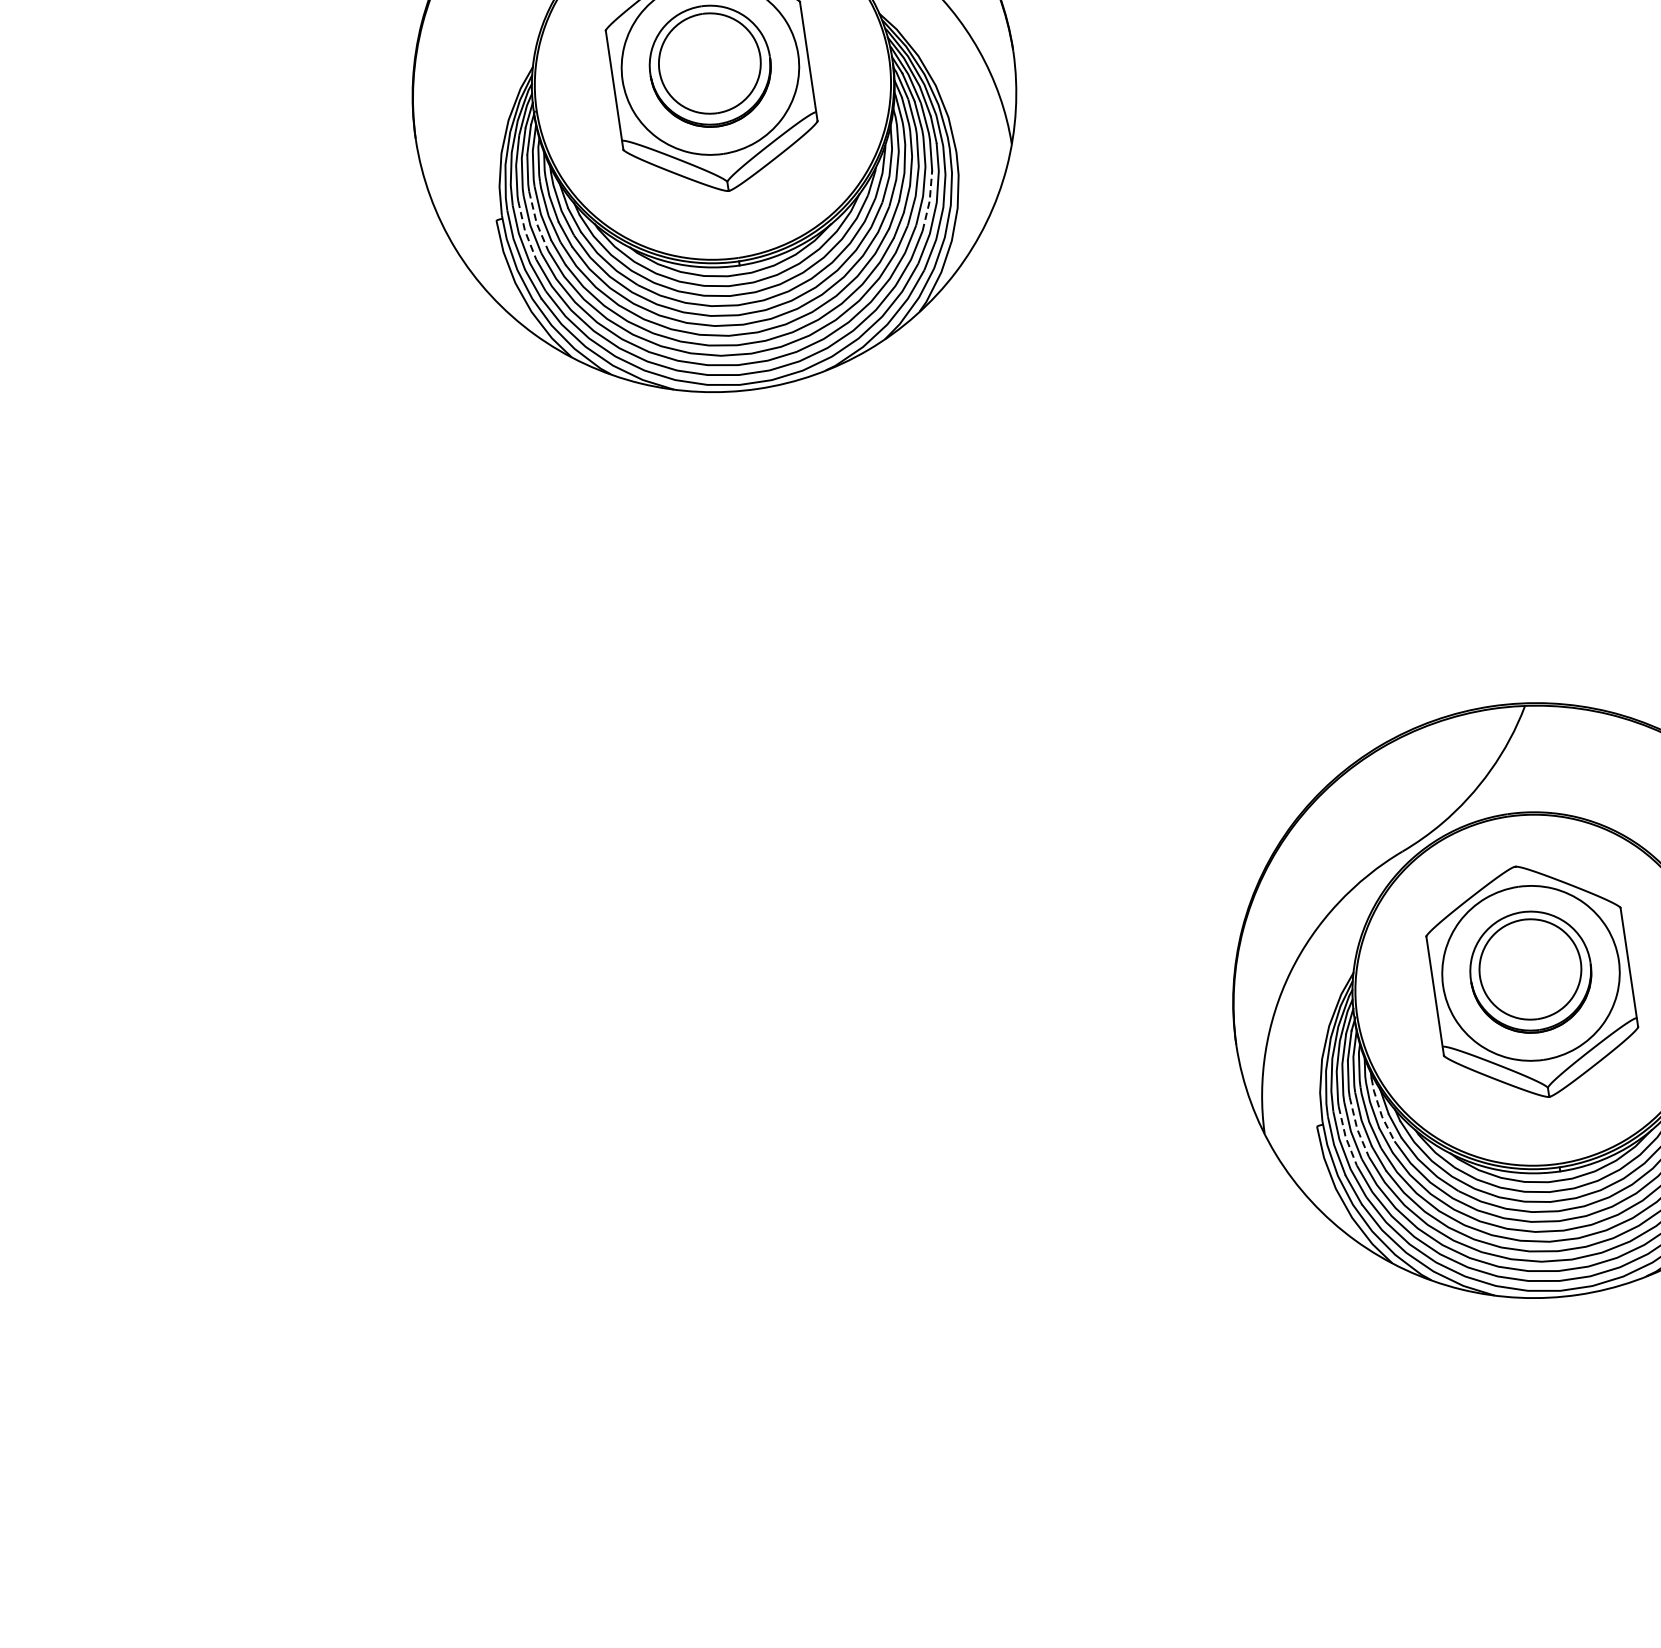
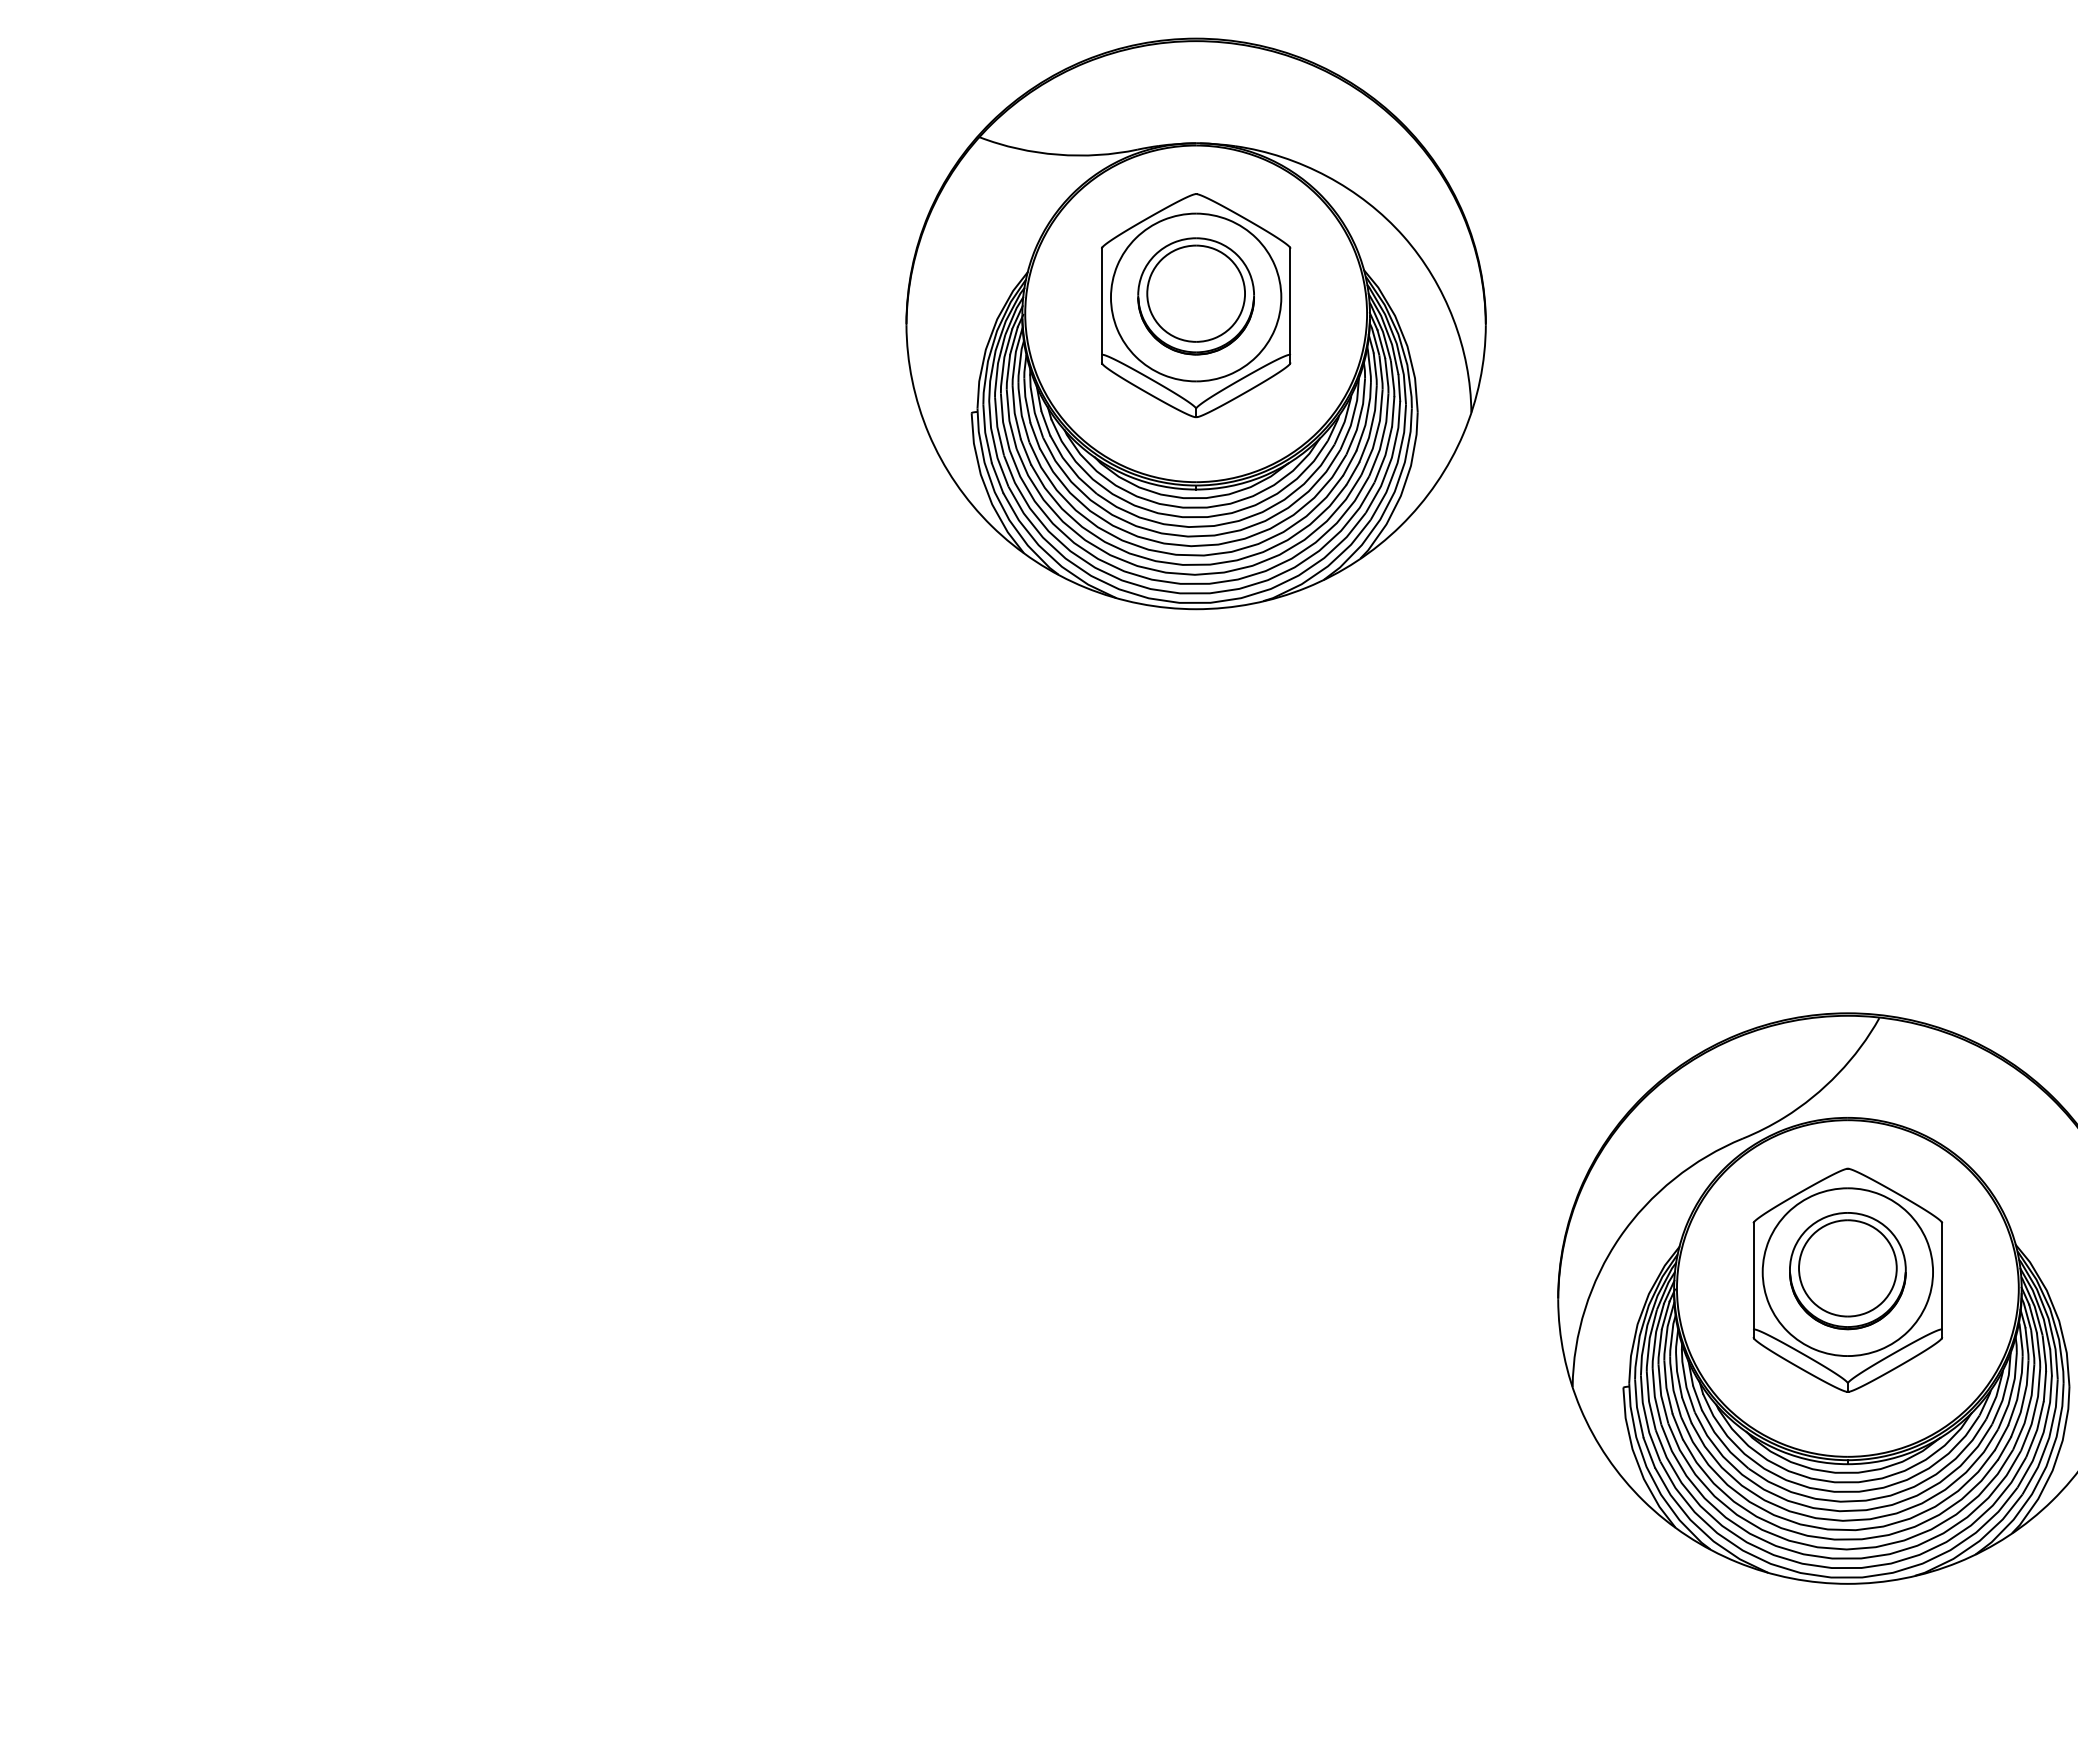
line: (929, 201) -> (1385, 455), dashed -> solid
line: (536, 222) -> (1009, 420), dashed -> solid
line: (525, 230) -> (997, 426), dashed -> solid
line: (1380, 1110) -> (1685, 1381), dashed -> solid
line: (1357, 1127) -> (1661, 1394), dashed -> solid
line: (1346, 1136) -> (1649, 1401), dashed -> solid

